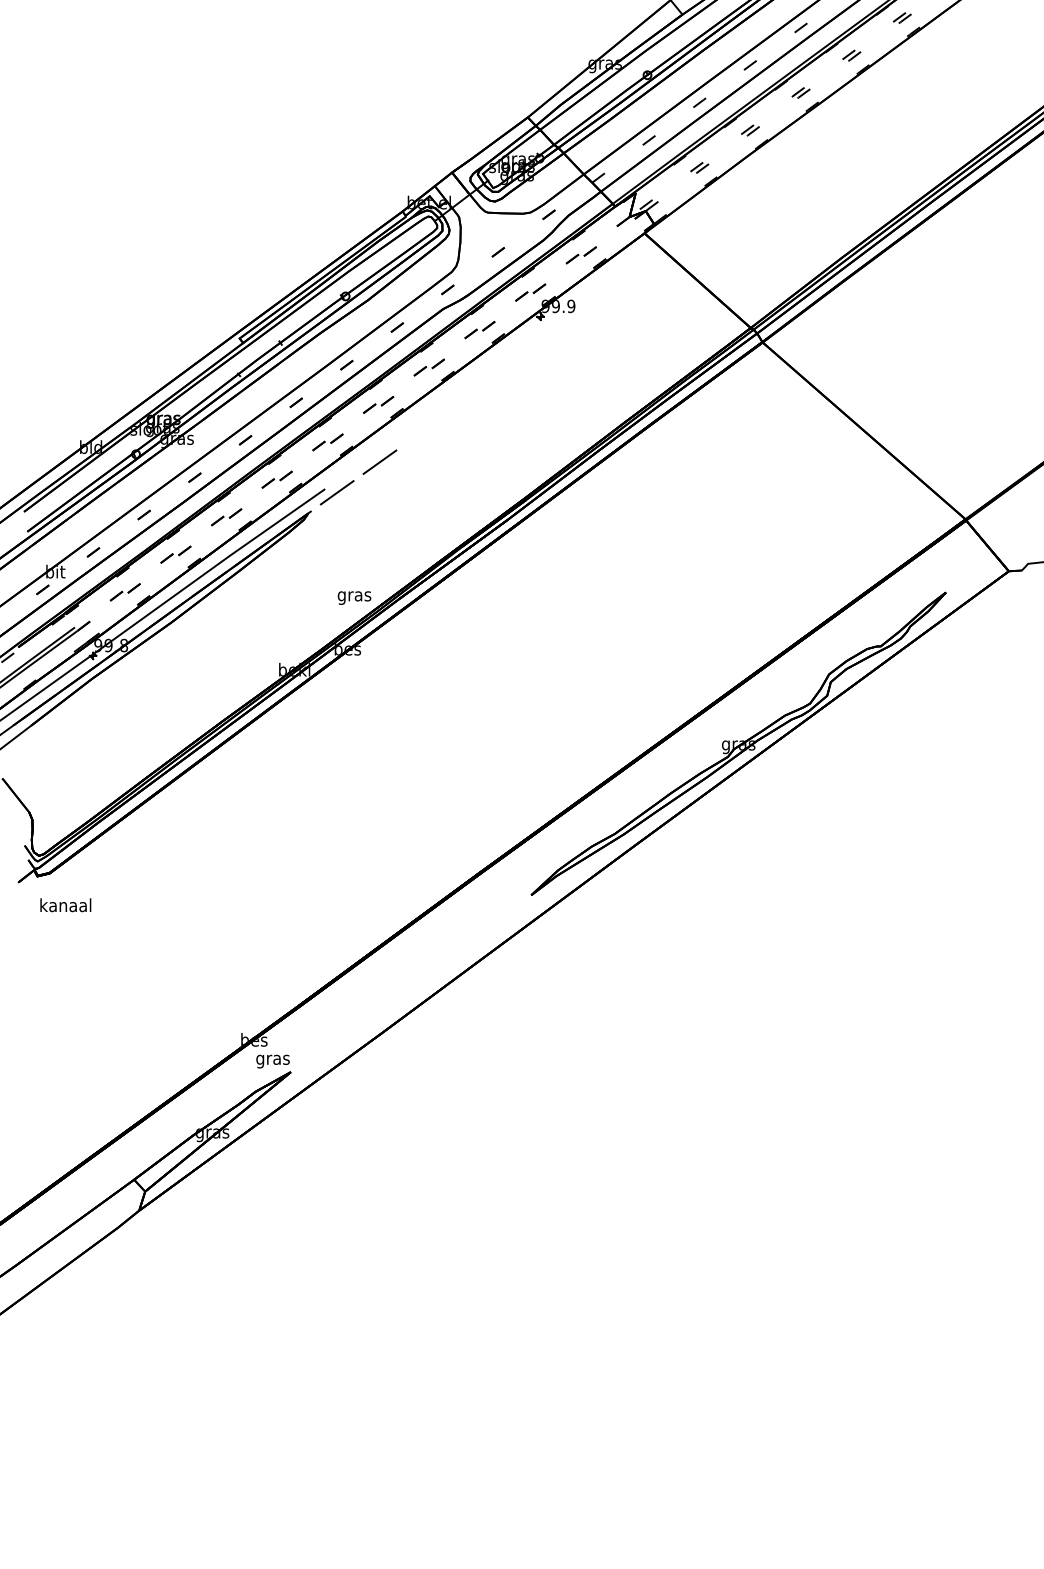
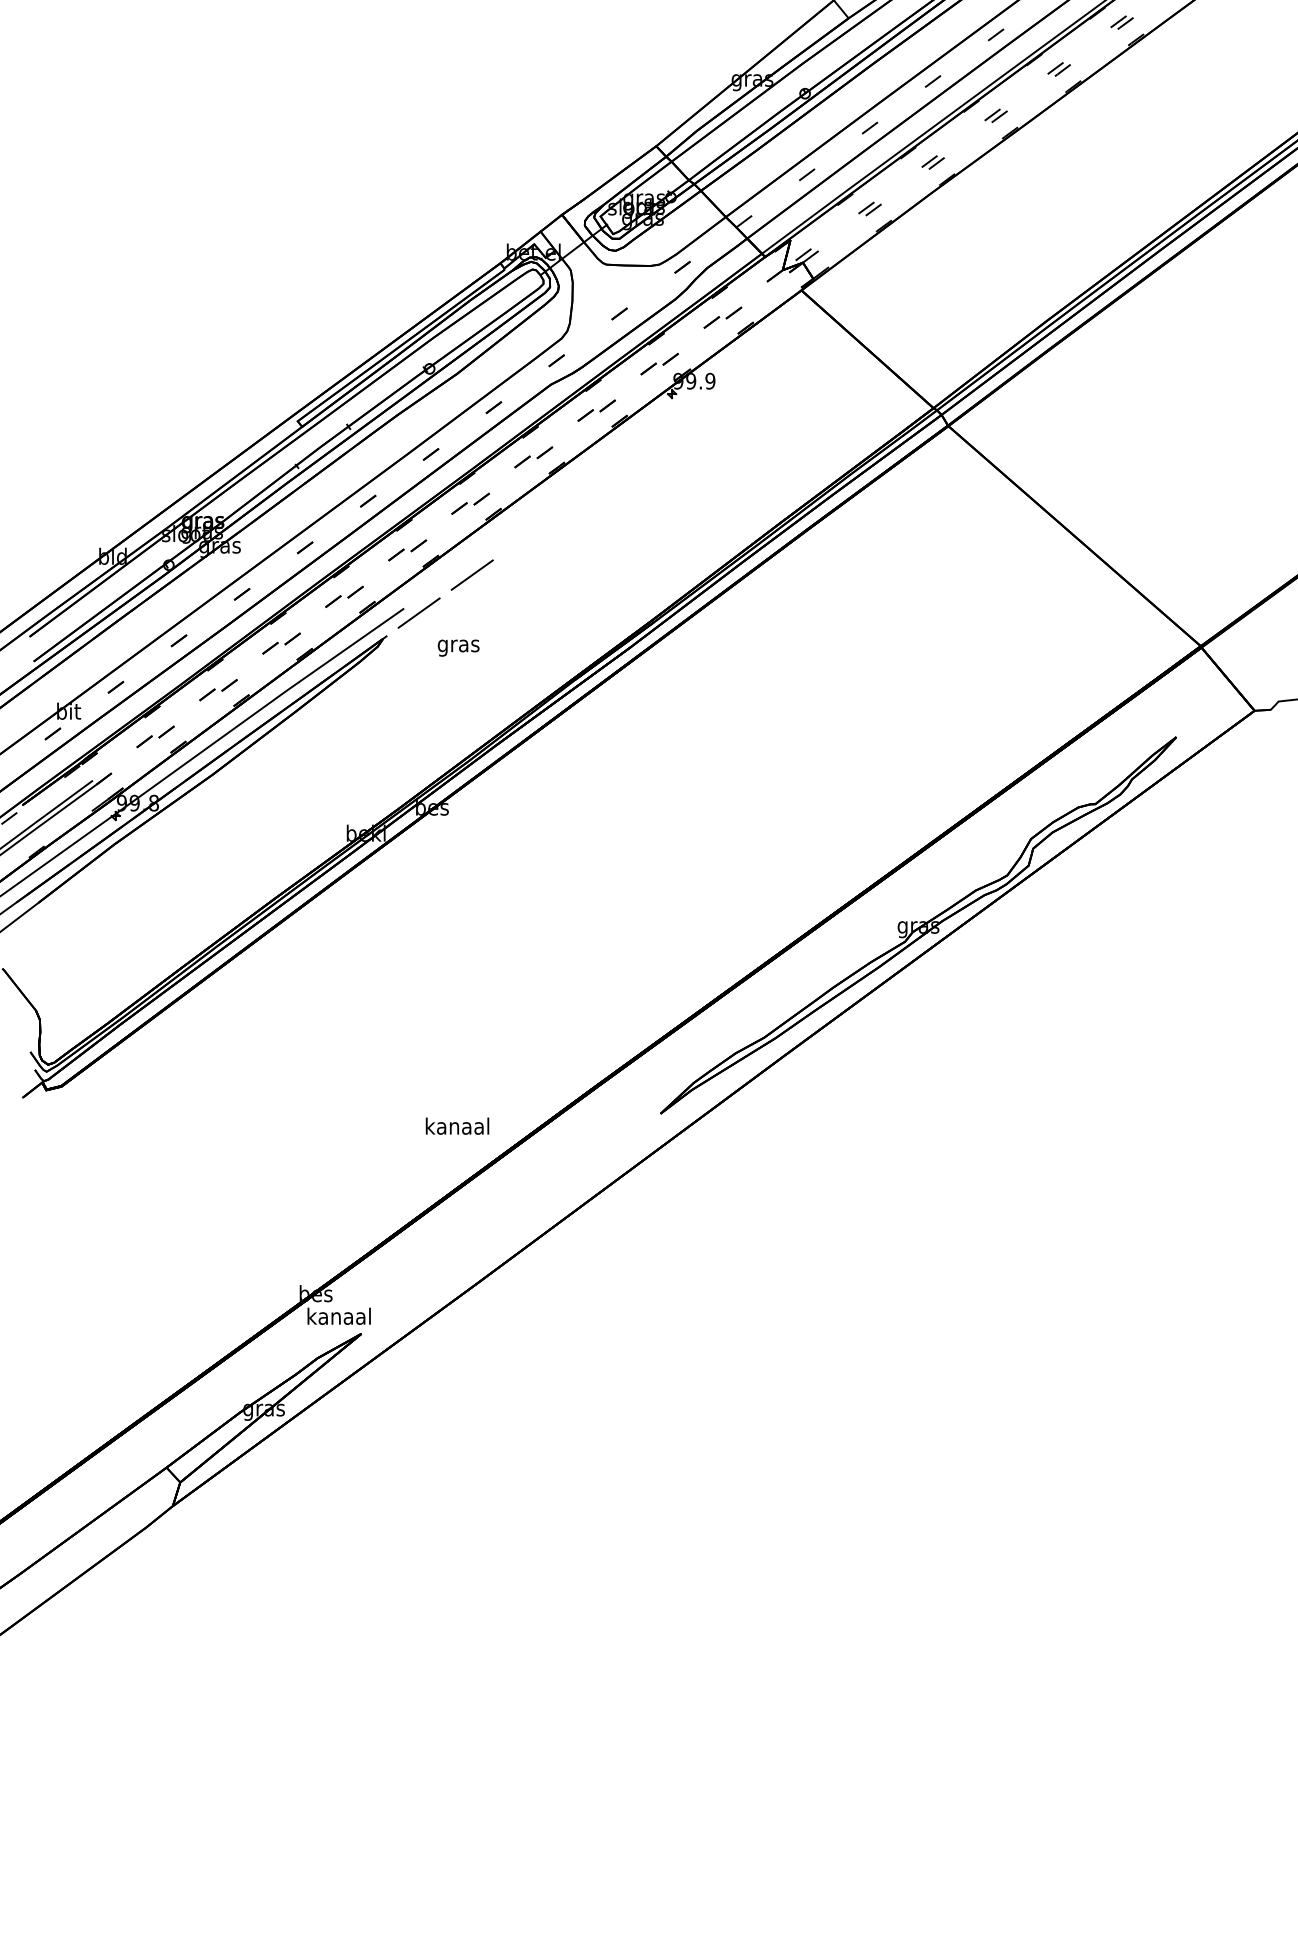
text: (354, 597) -> (458, 647), moved
text: (65, 904) -> (457, 1125), moved
text: (272, 1059) -> (338, 1318), gras -> kanaal

